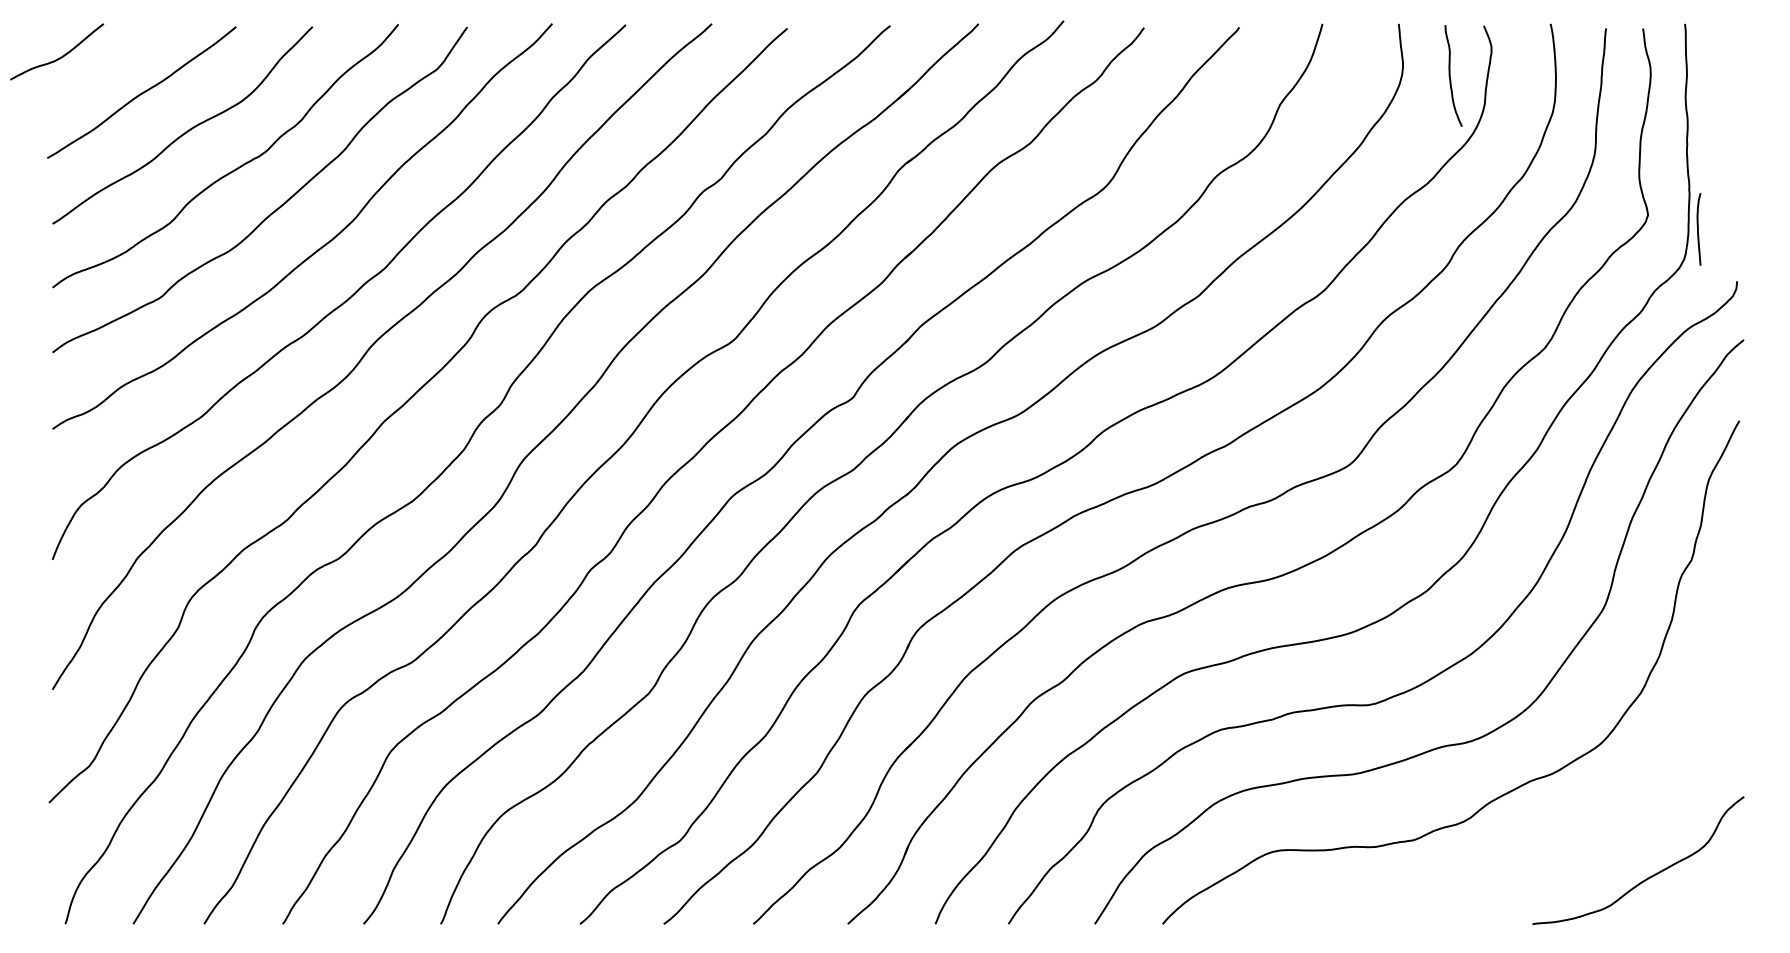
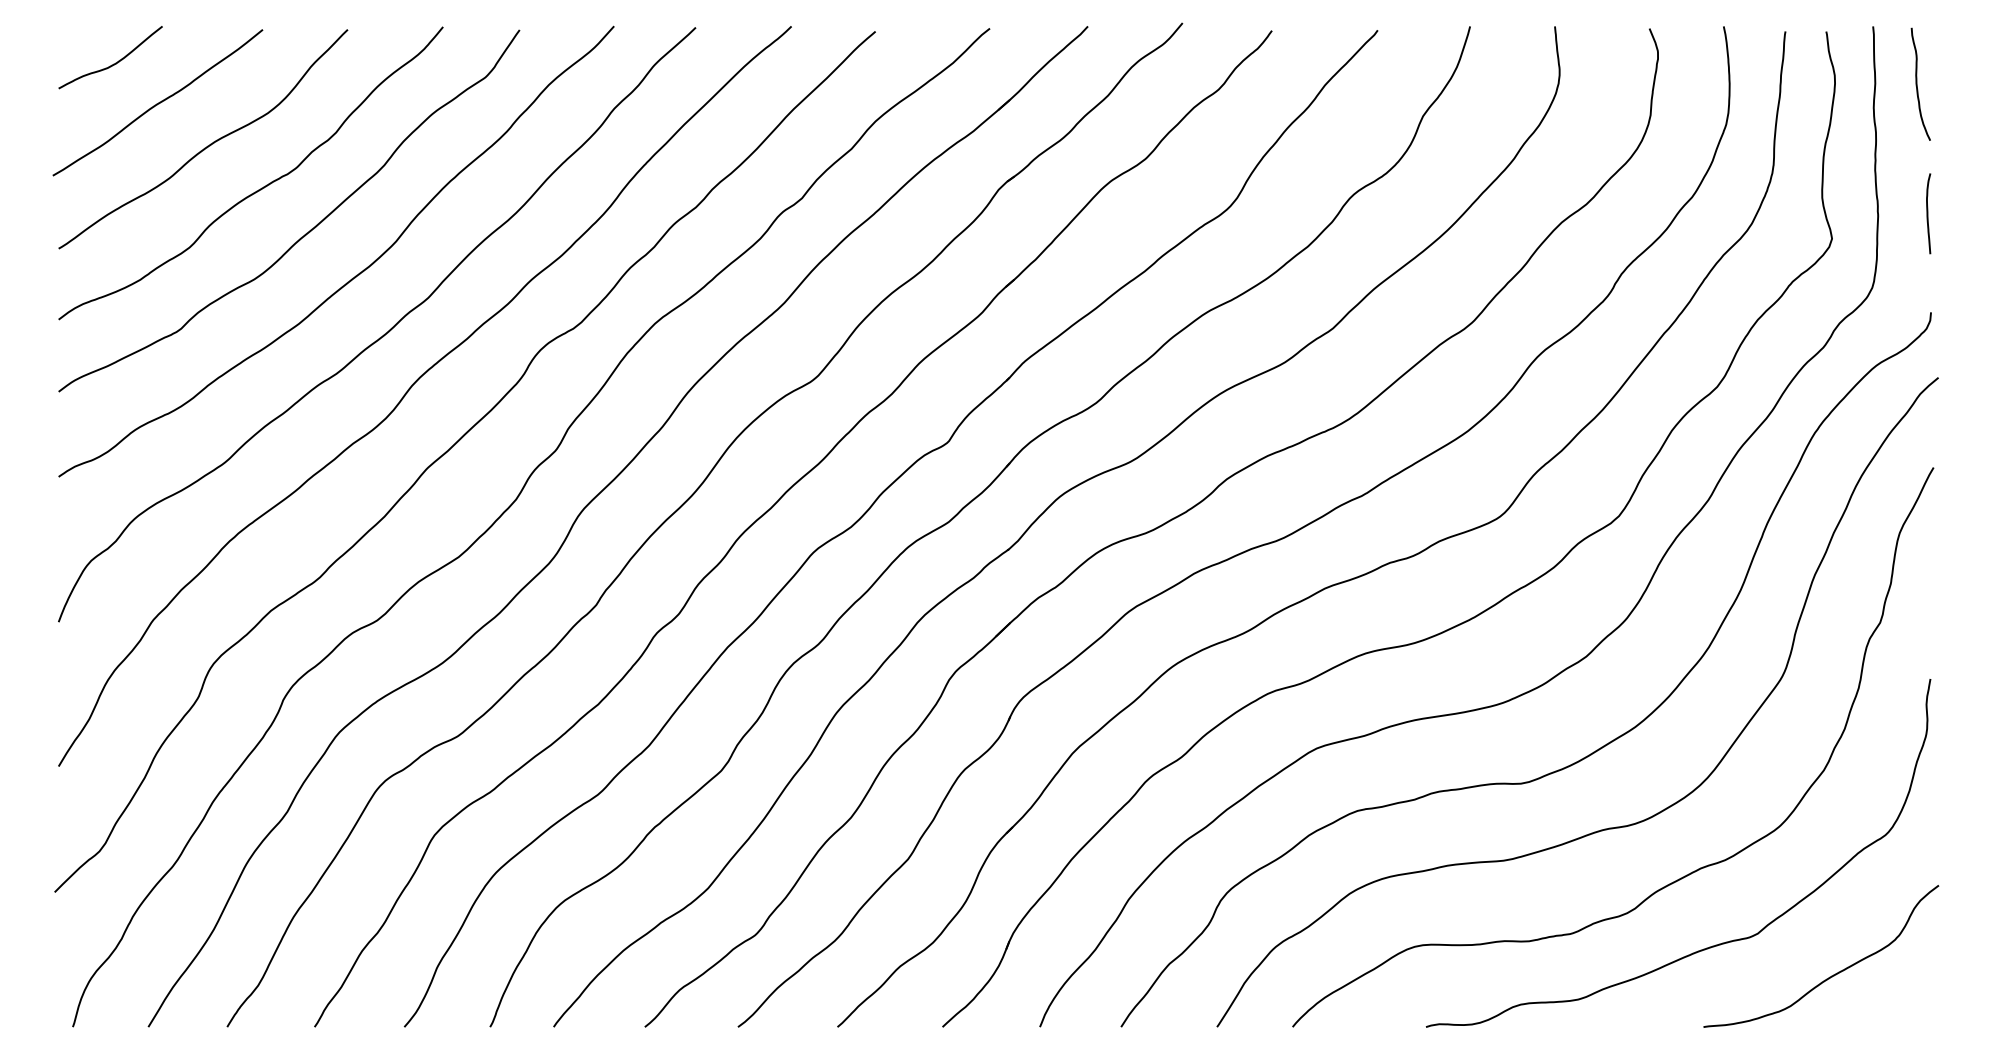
curve: (59, 57) -> (113, 63), moved
curve: (1450, 75) -> (1917, 83), moved
curve: (1698, 229) -> (1928, 213), moved
curve: (1537, 851) -> (1709, 946), added

